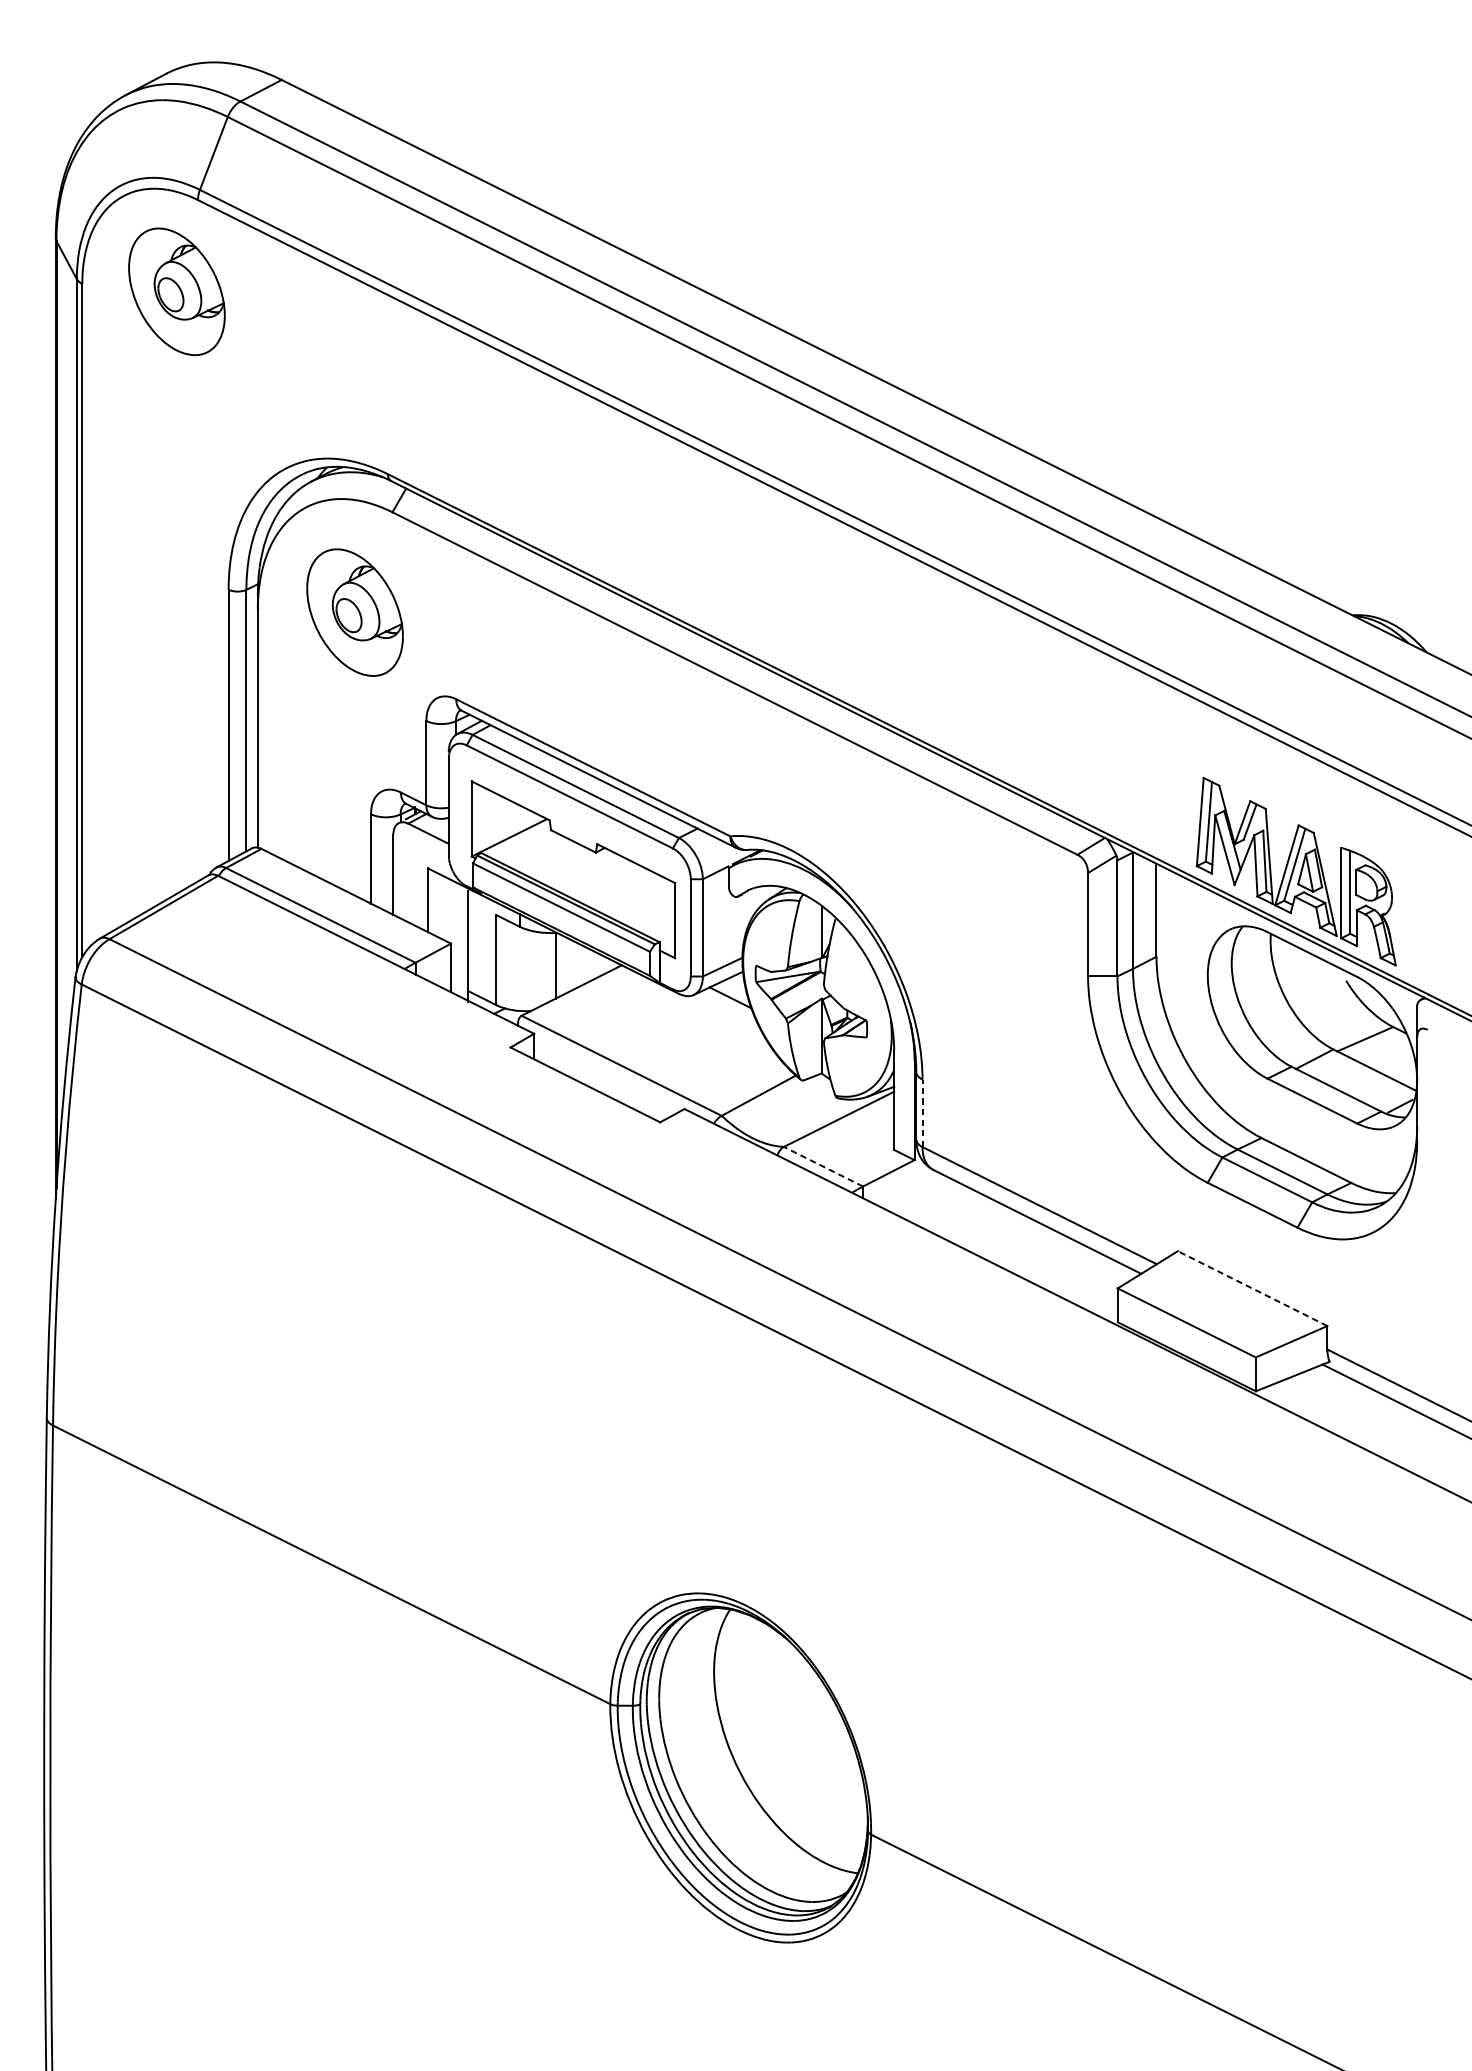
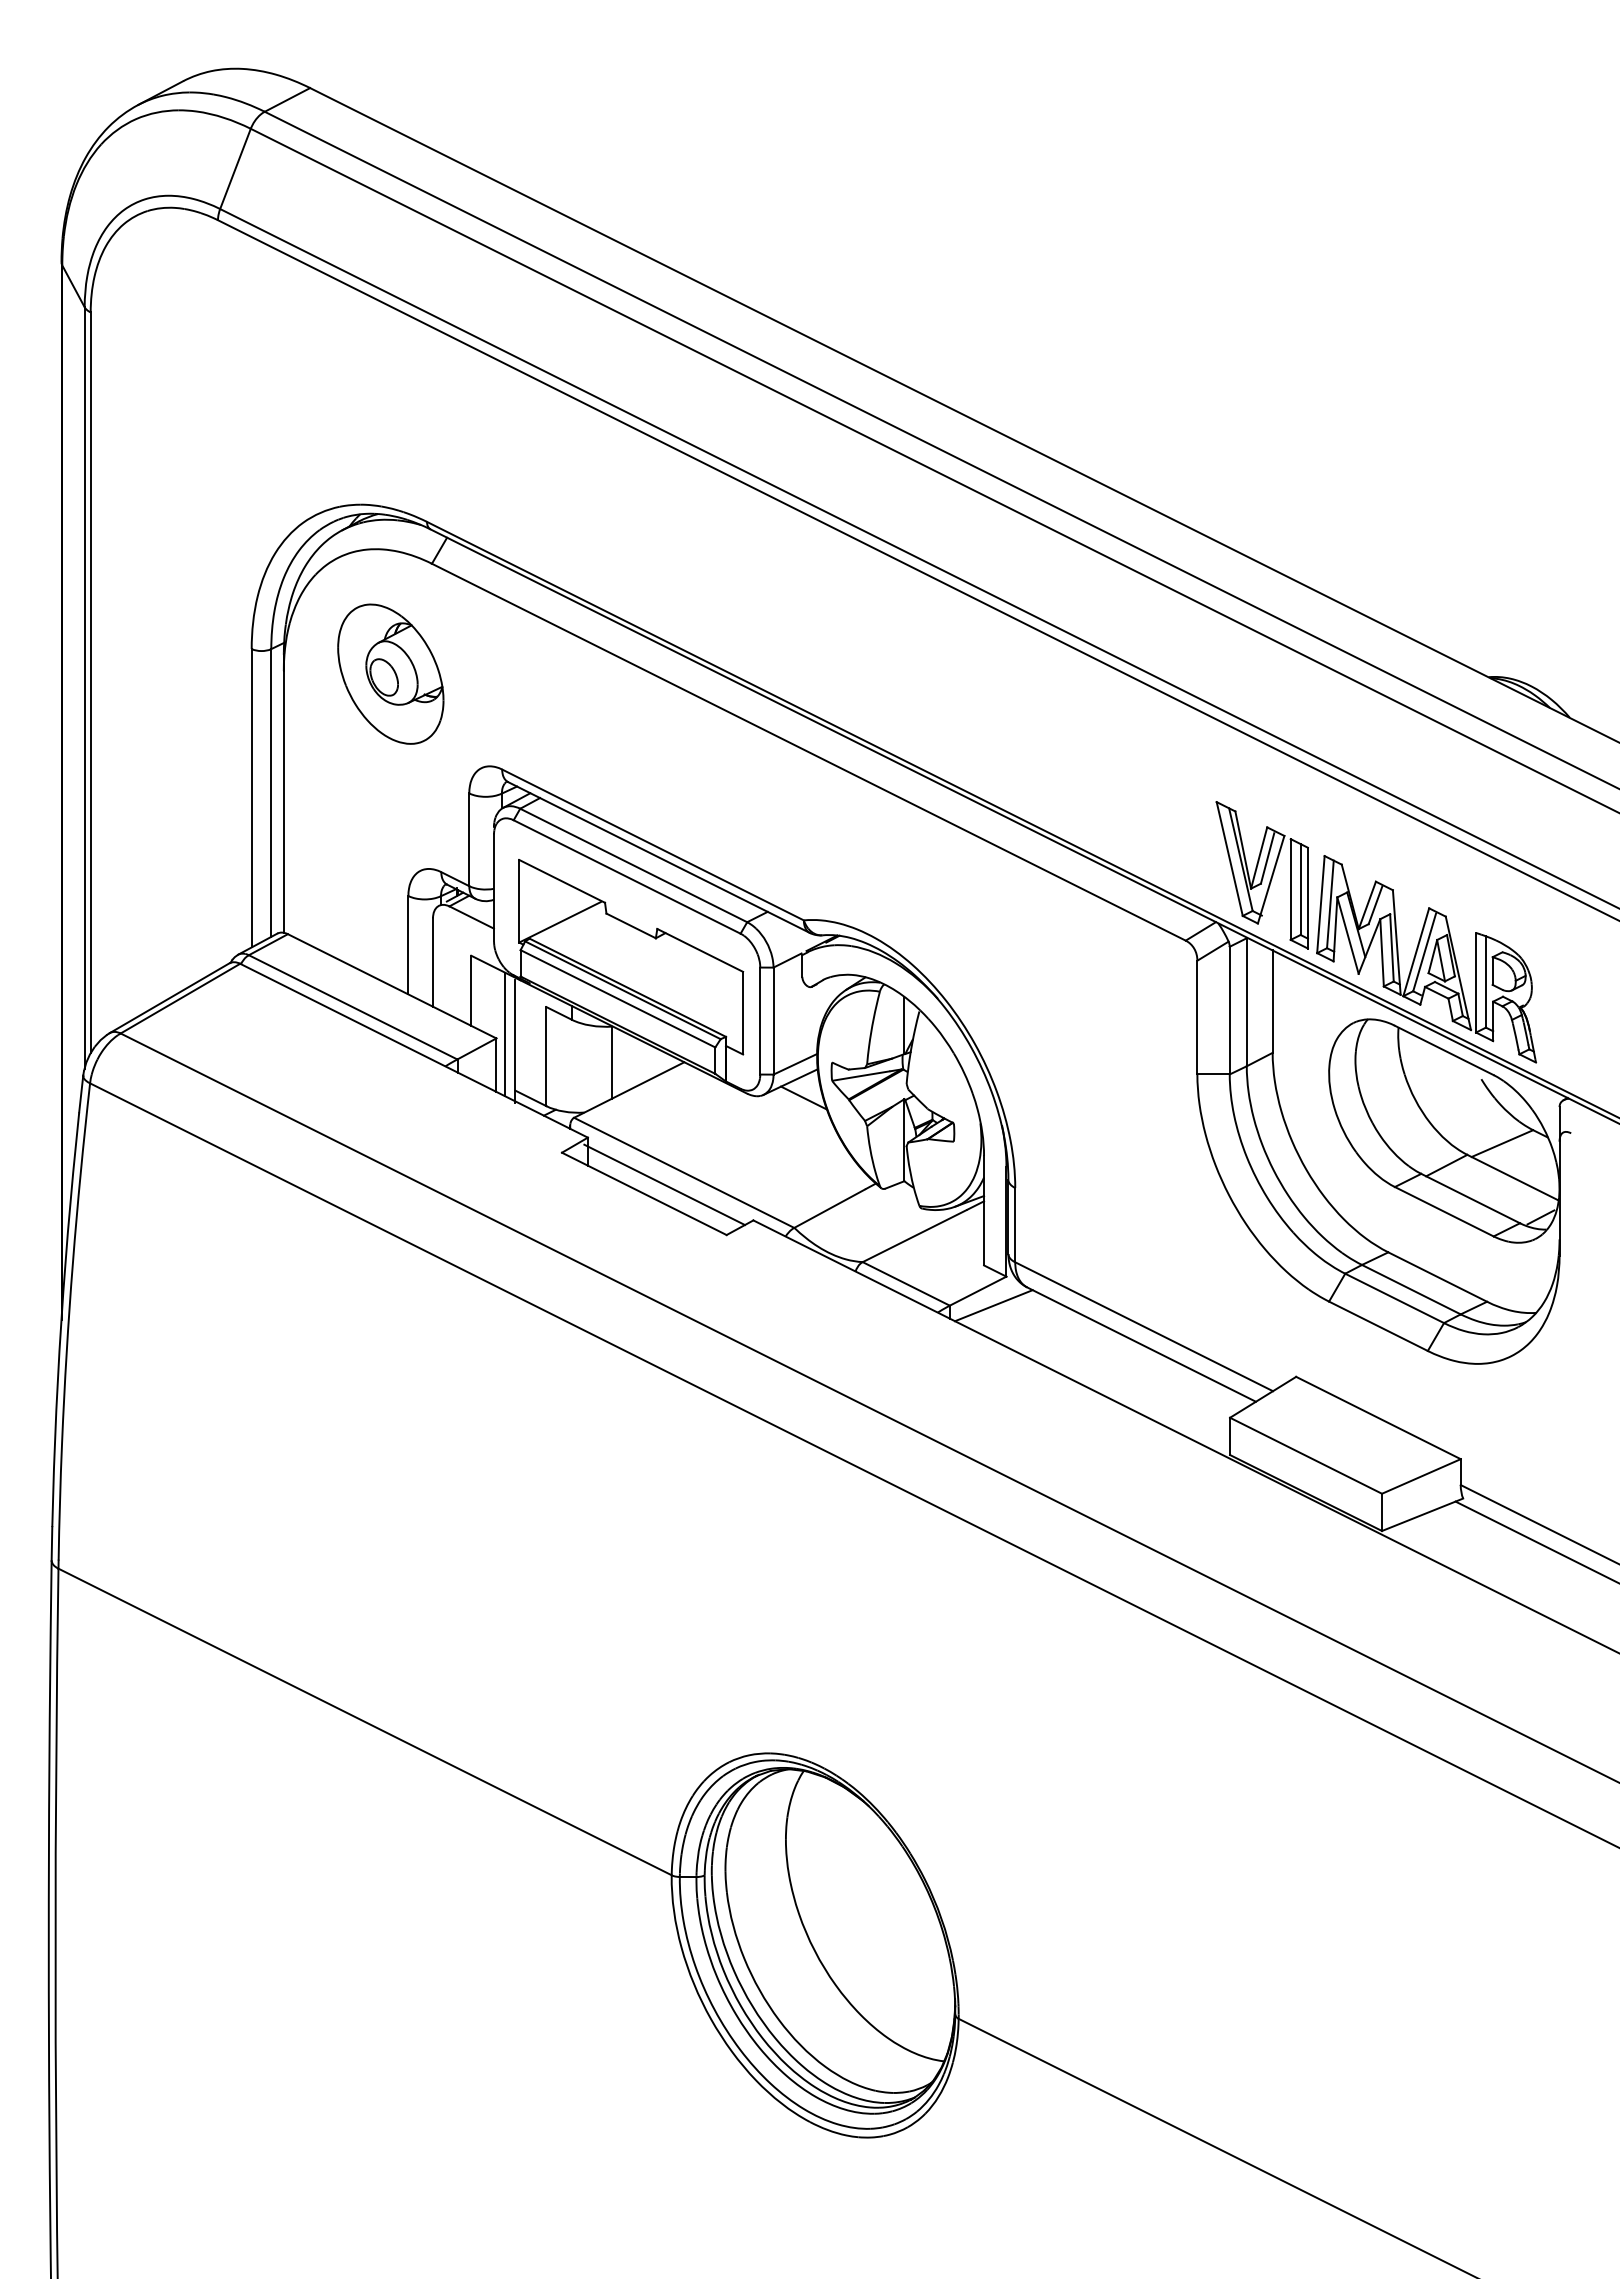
part: (176, 291) -> (194, 320), removed
part: (1146, 795) -> (1261, 875), added
line: (459, 940) -> (505, 1034), added
line: (603, 1076) -> (664, 1184), added
line: (922, 1112) -> (1015, 1224), dashed -> solid
line: (823, 1166) -> (906, 1283), dashed -> solid
line: (902, 1186) -> (993, 1305), added
line: (1252, 1288) -> (1378, 1417), dashed -> solid

